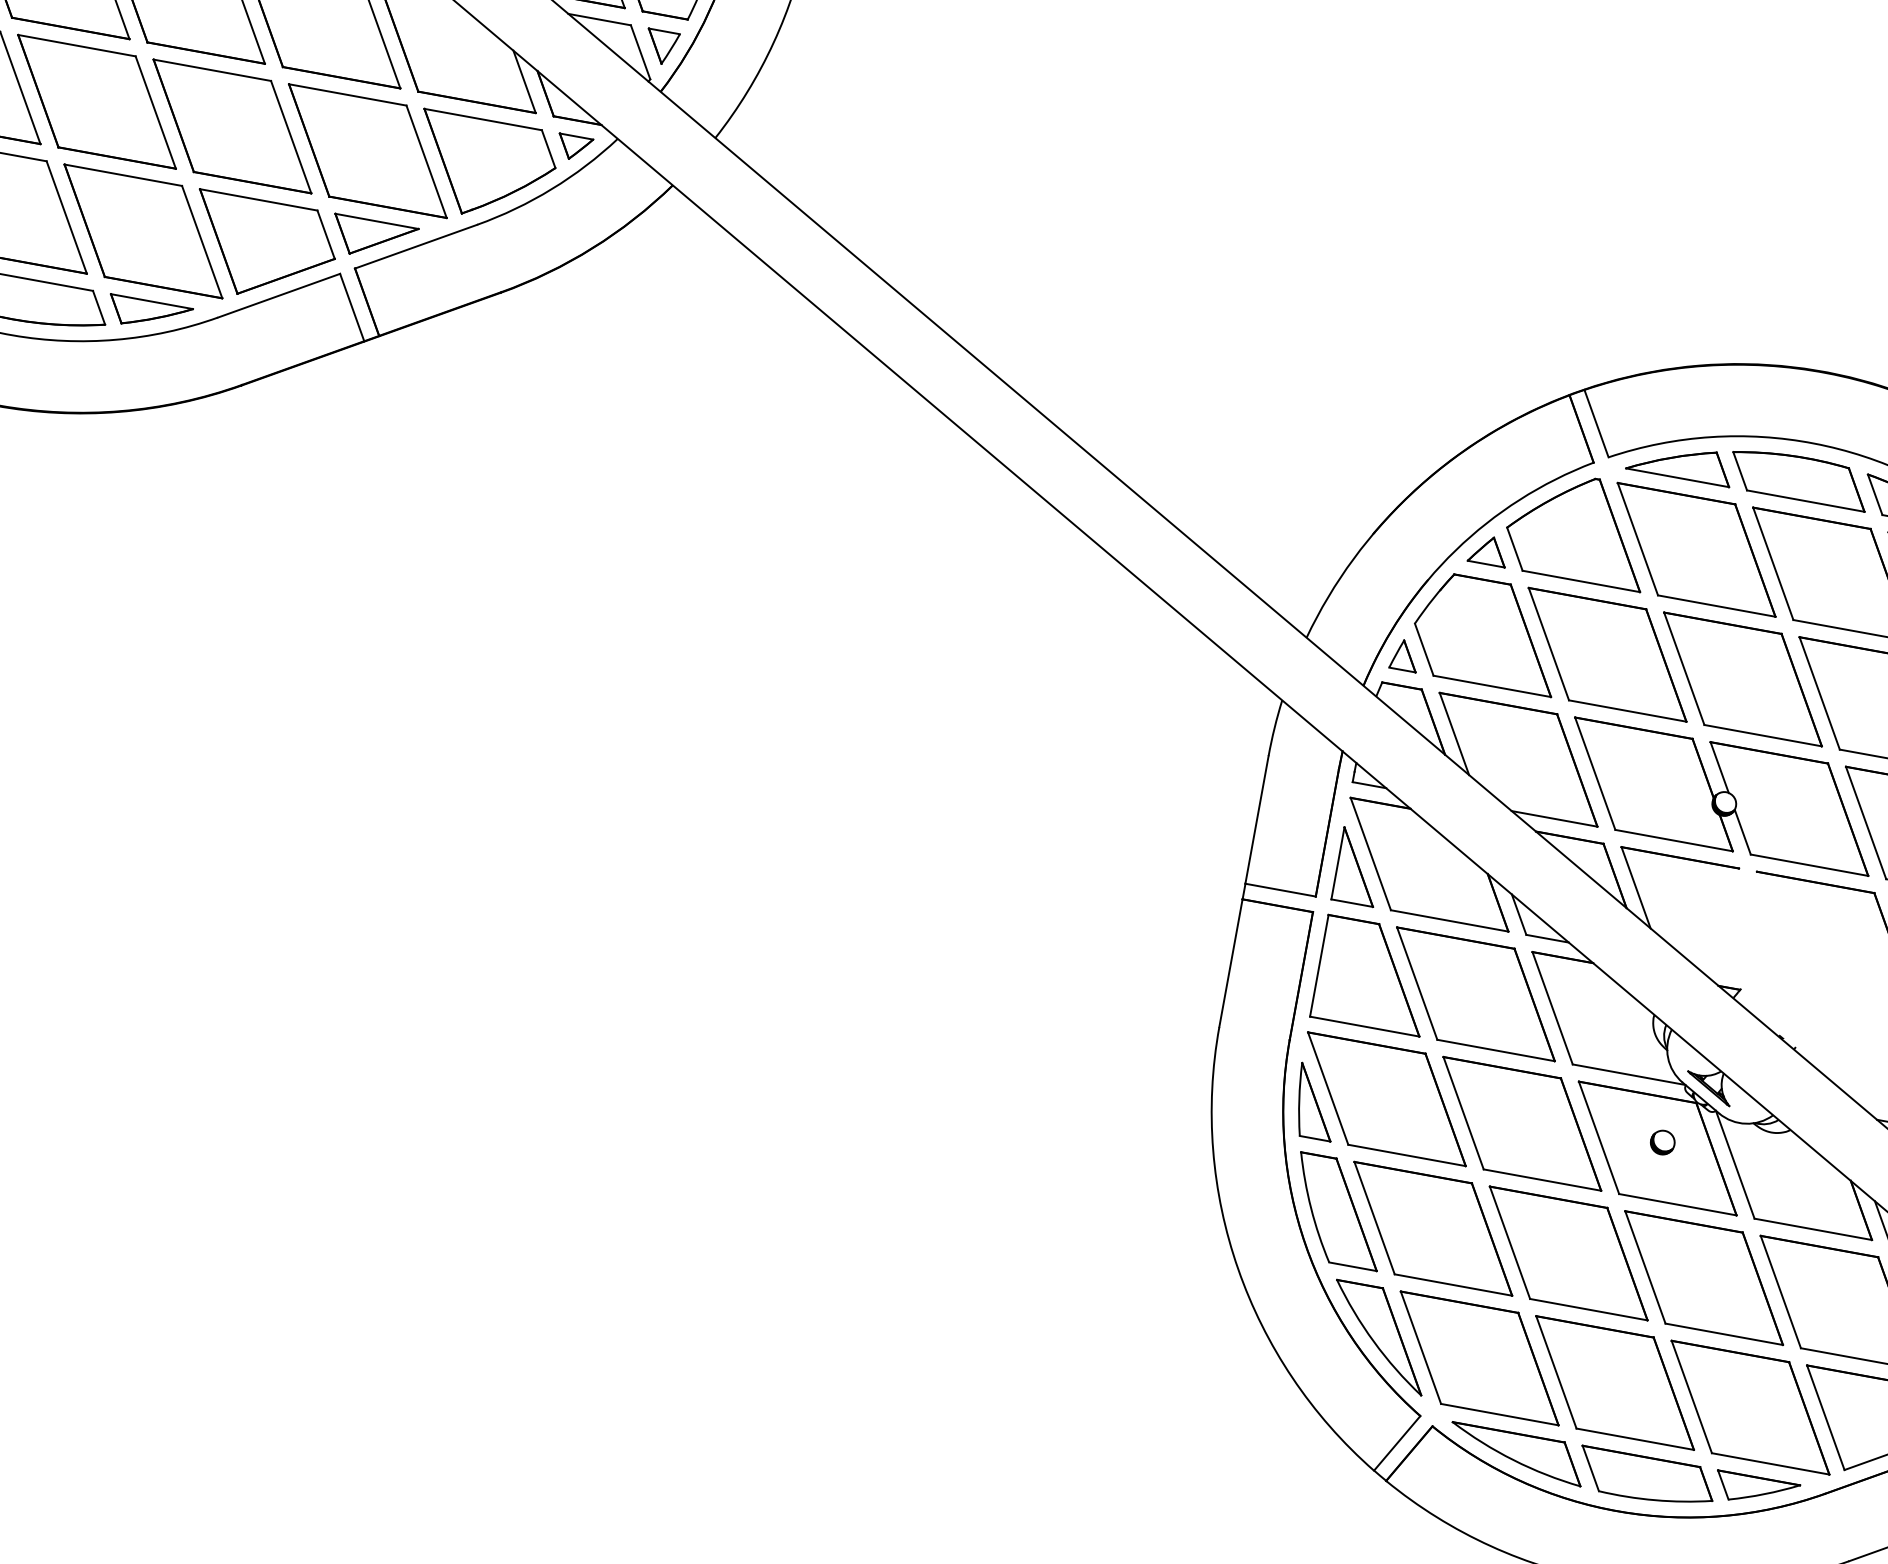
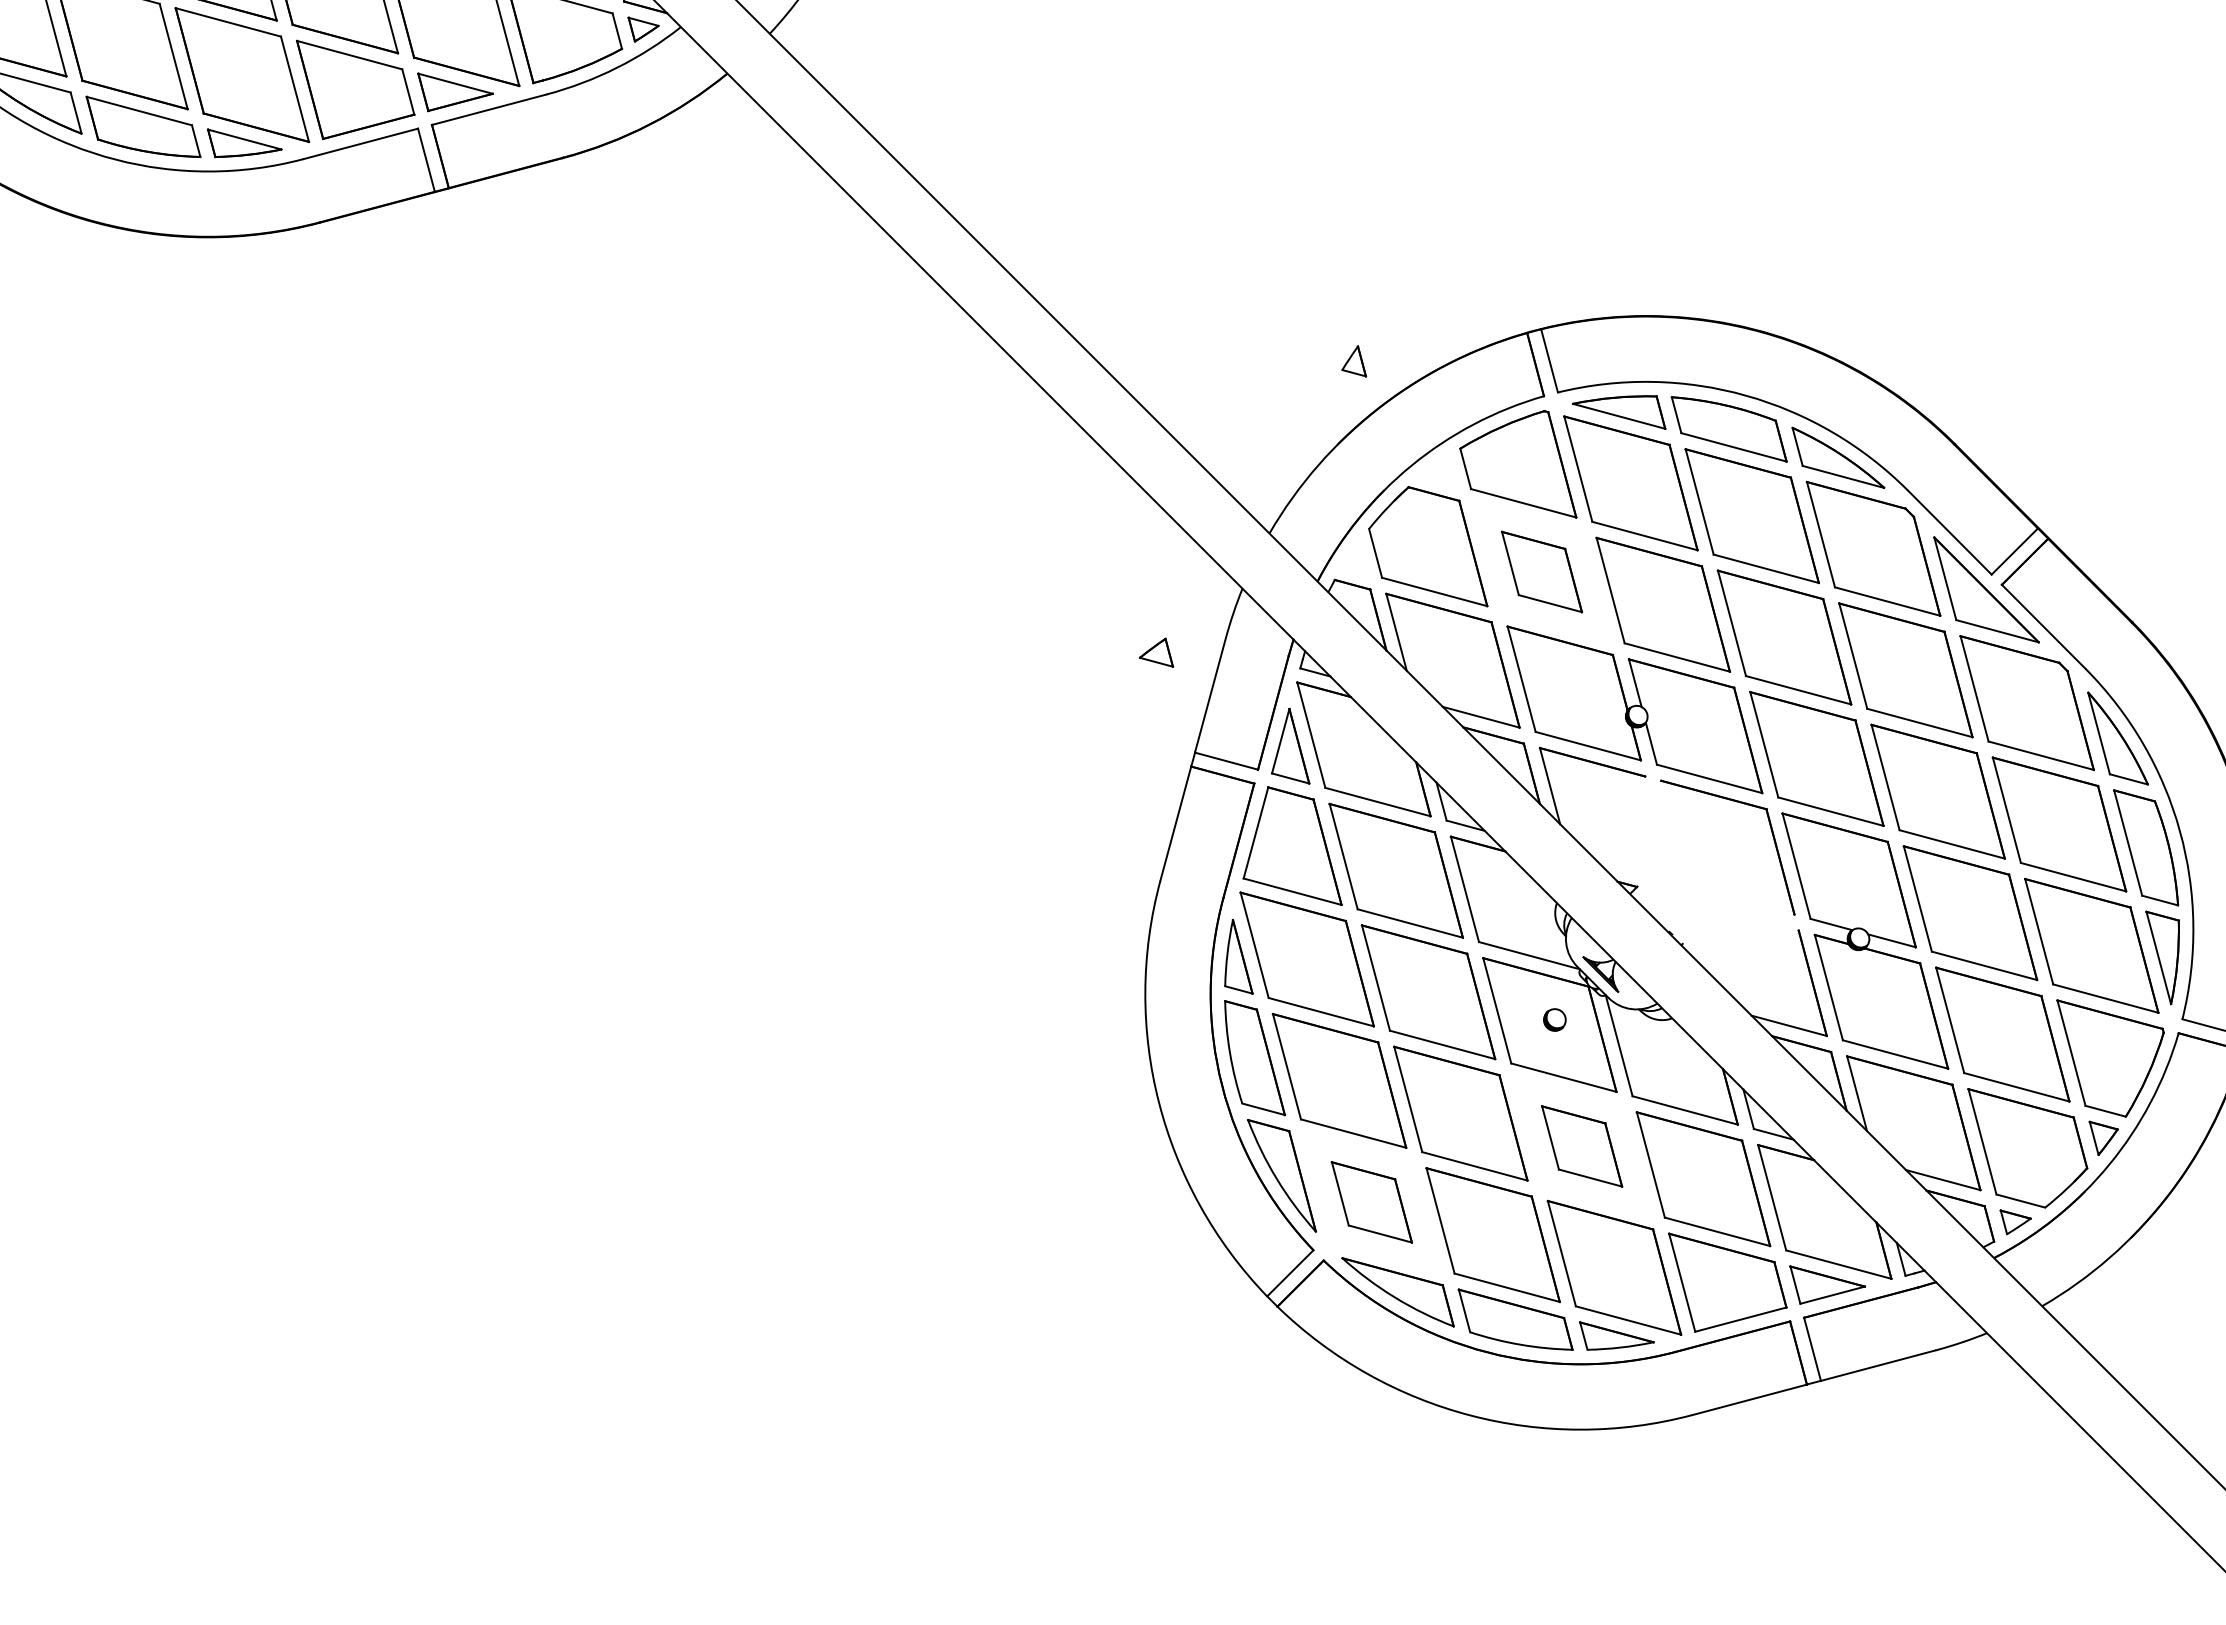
part: (1485, 553) -> (1156, 652), moved
part: (1607, 654) -> (1541, 571), size x0.6
part: (1401, 657) -> (1354, 361), moved
part: (1703, 1278) -> (1581, 1146), size x0.6
part: (1479, 1358) -> (1371, 1202), size x0.6

